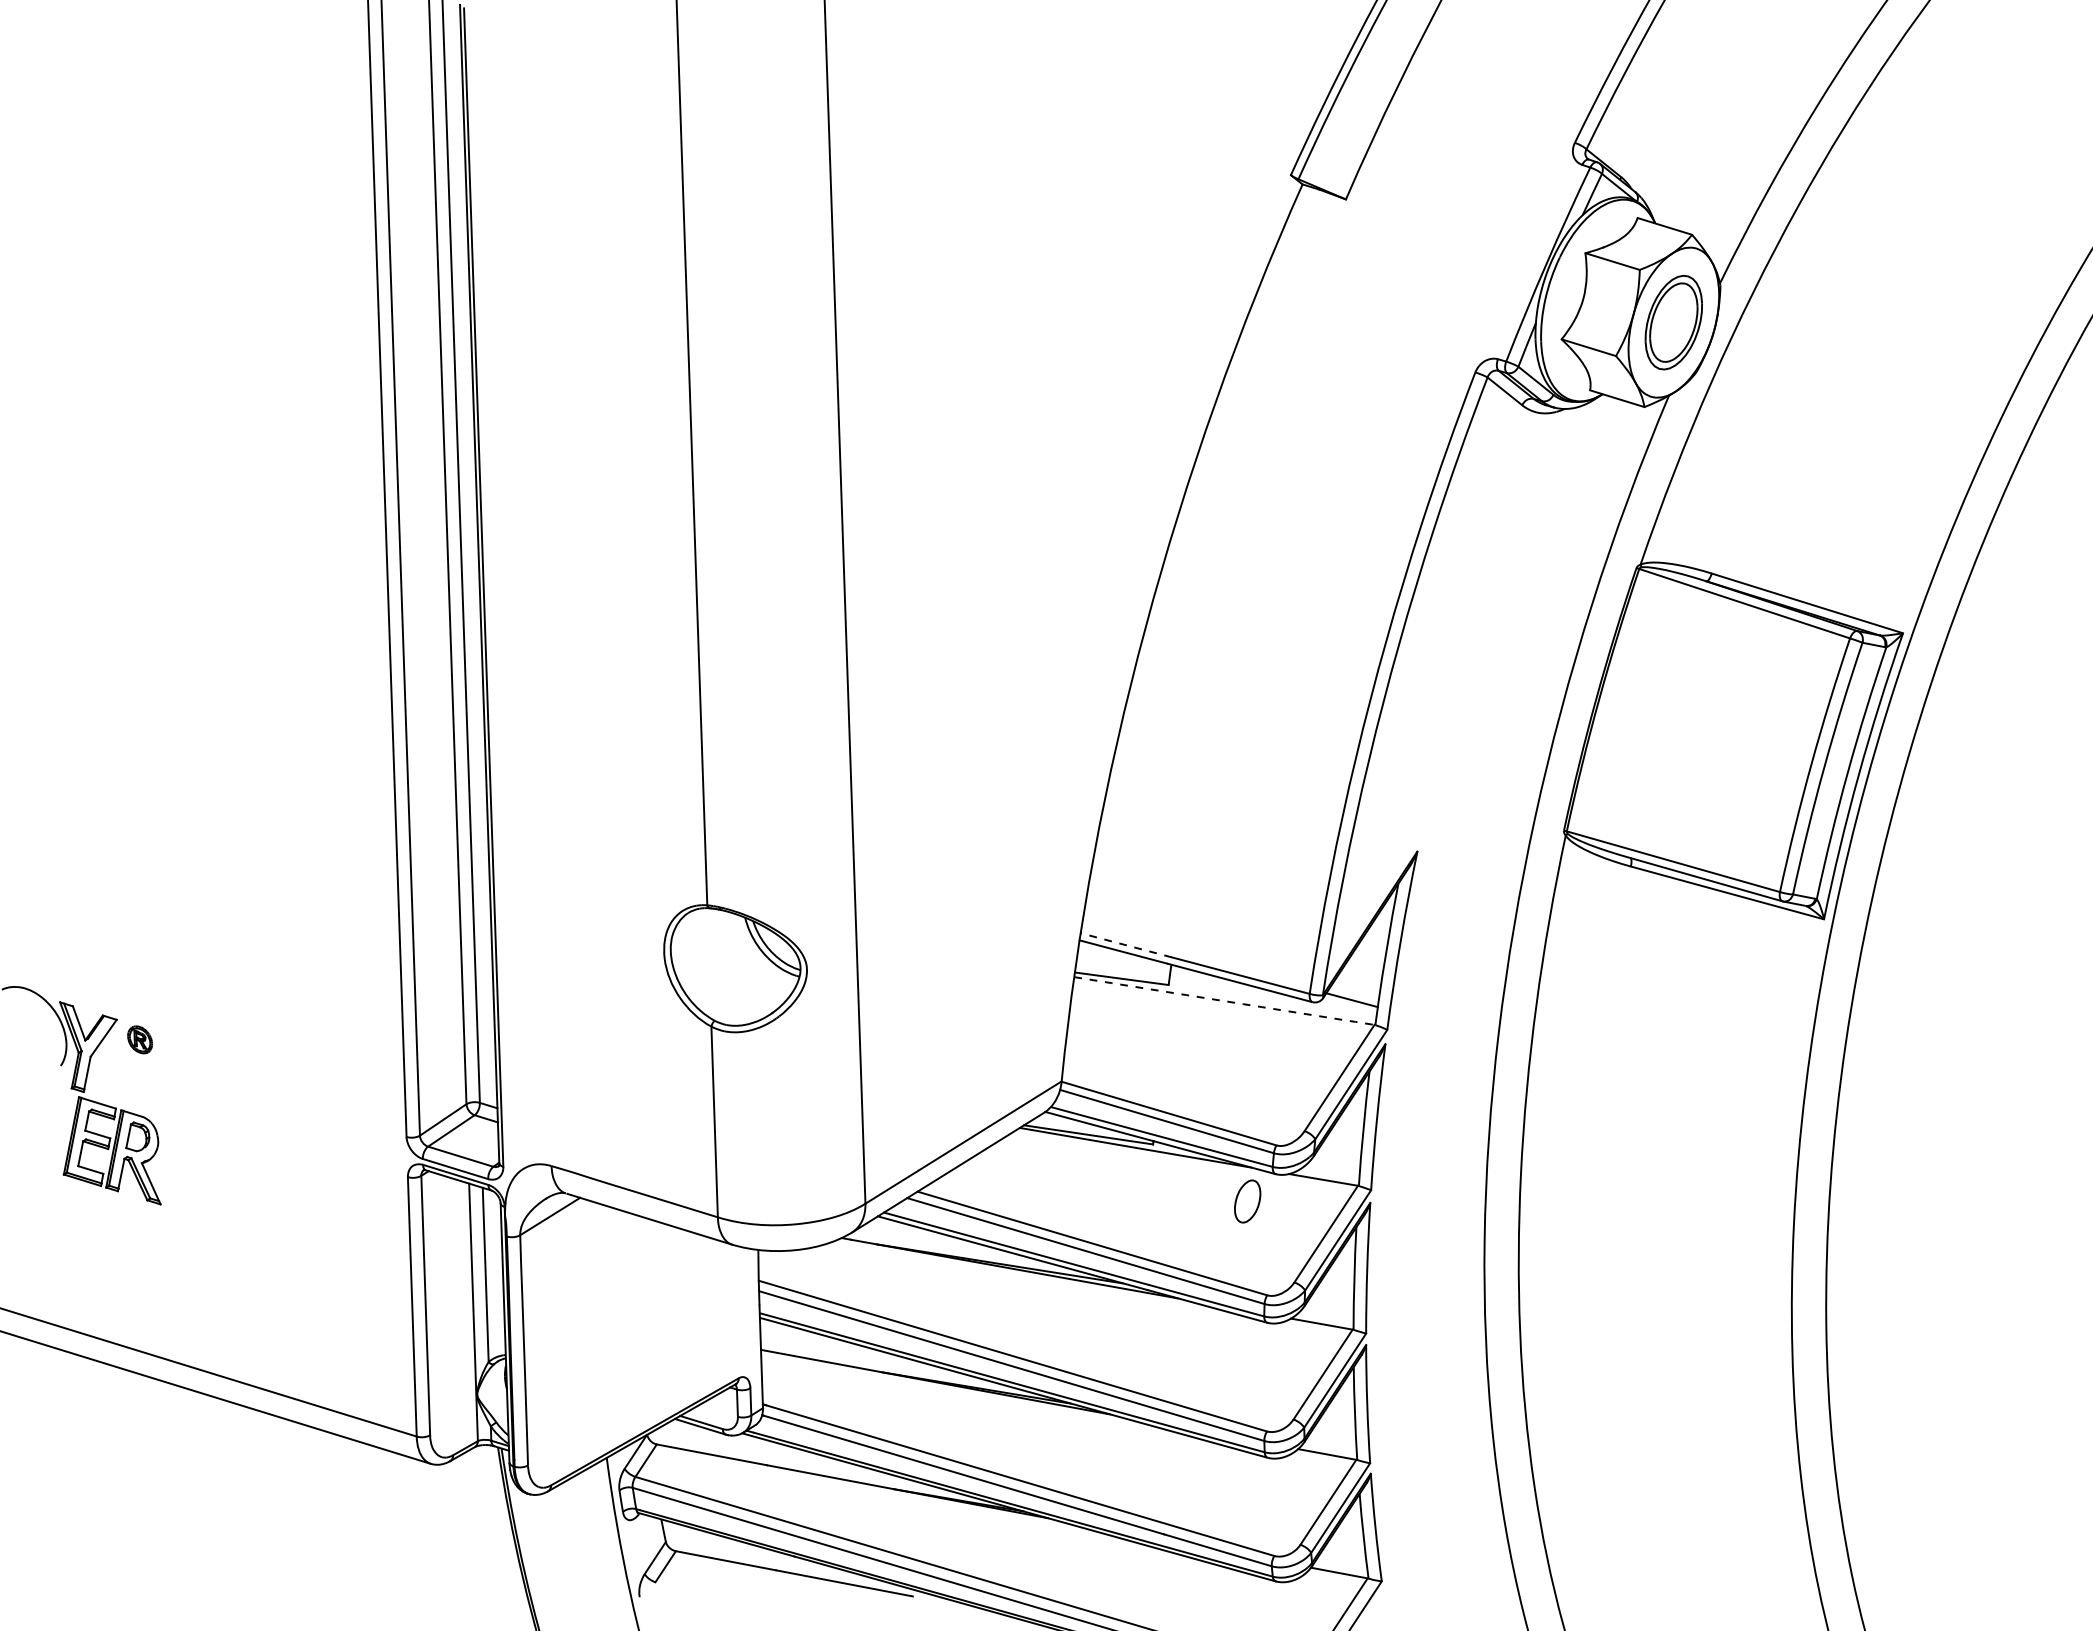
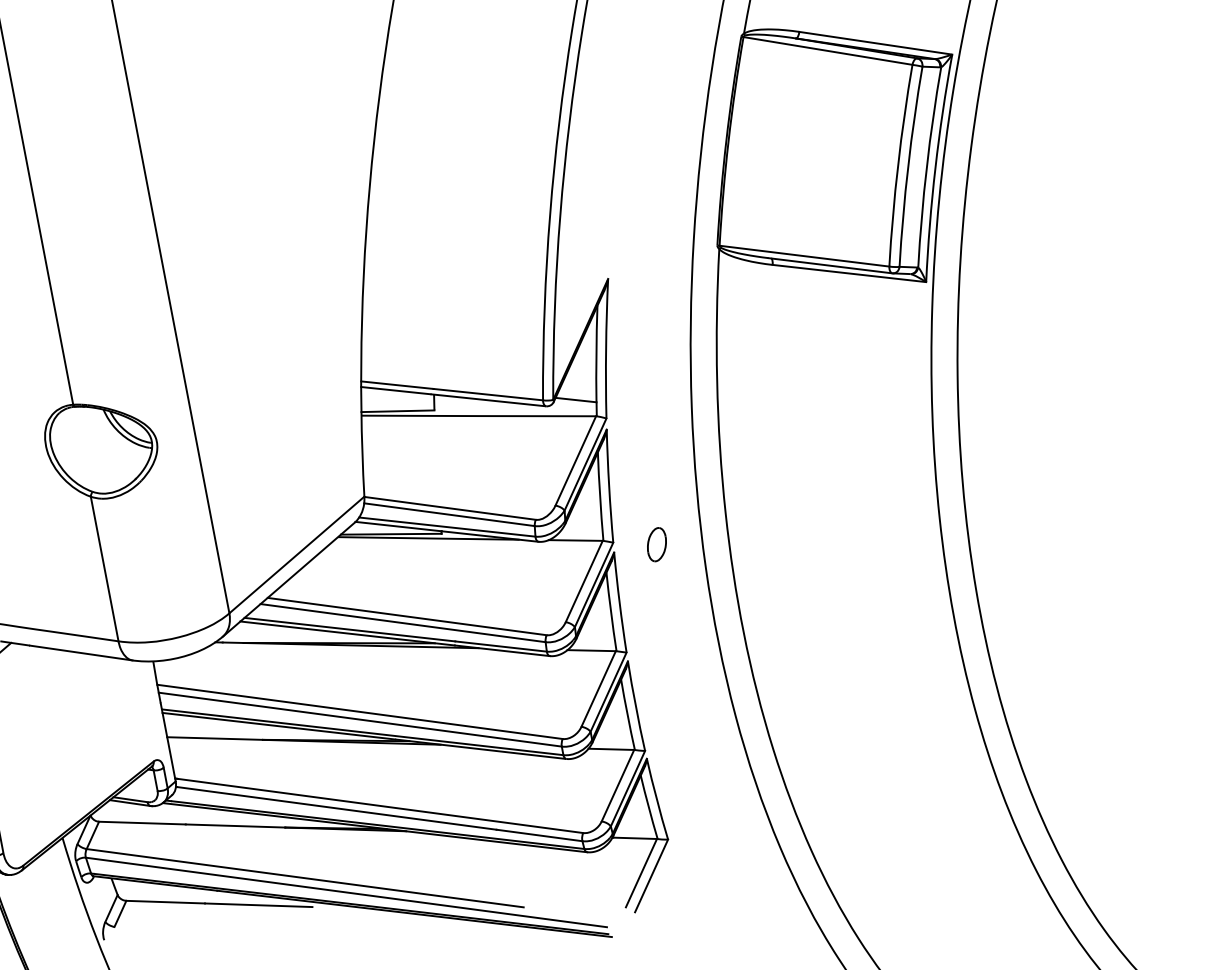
line: (1125, 945) -> (396, 385), dashed -> solid
arc: (1224, 1001) -> (478, 416), dashed -> solid
part: (1247, 1201) -> (656, 544), moved

